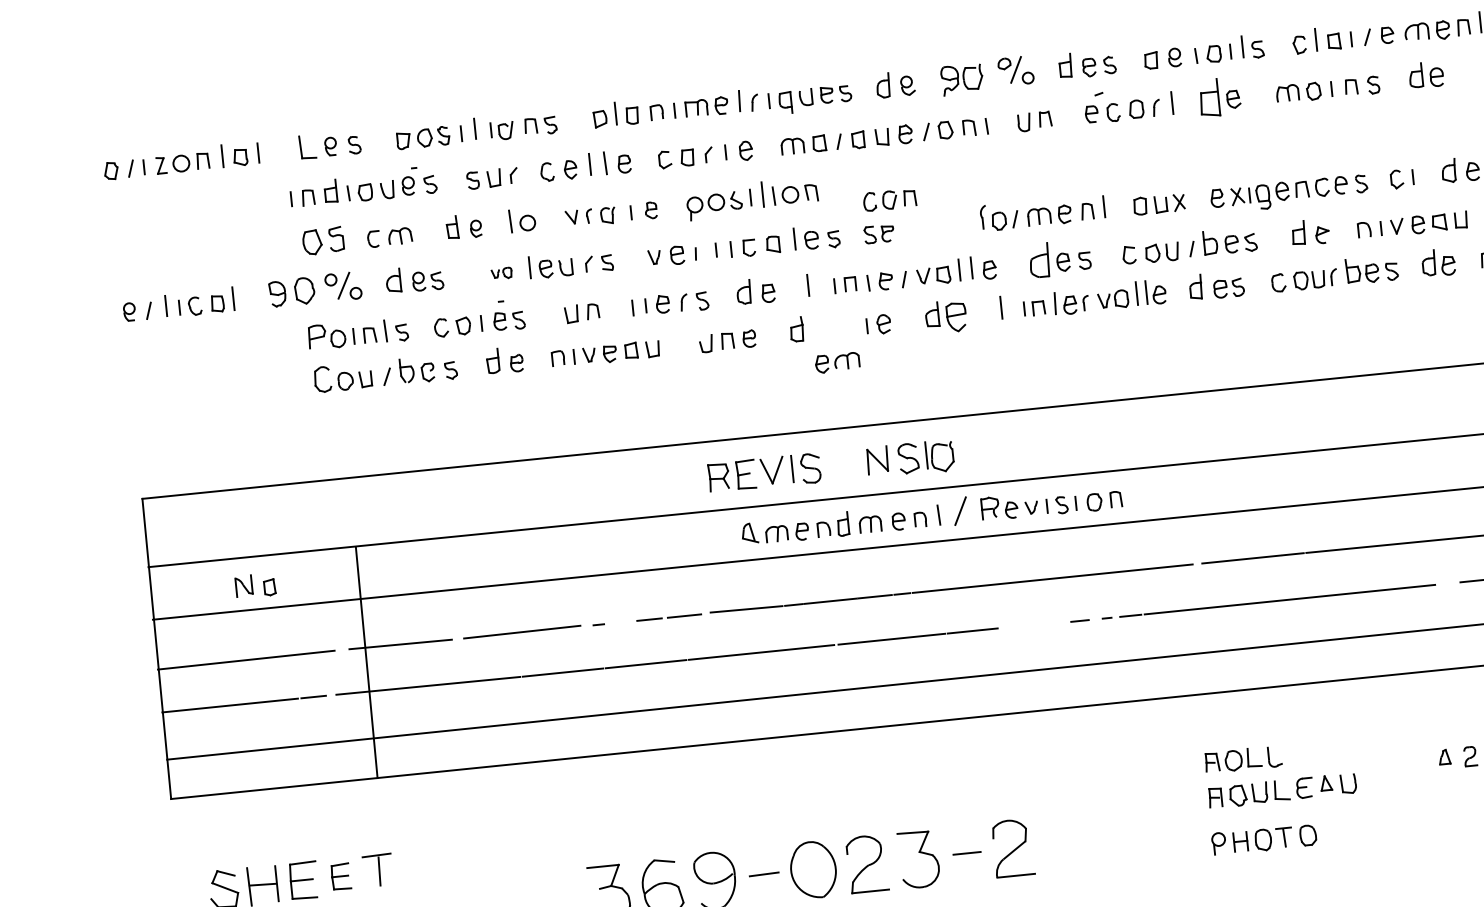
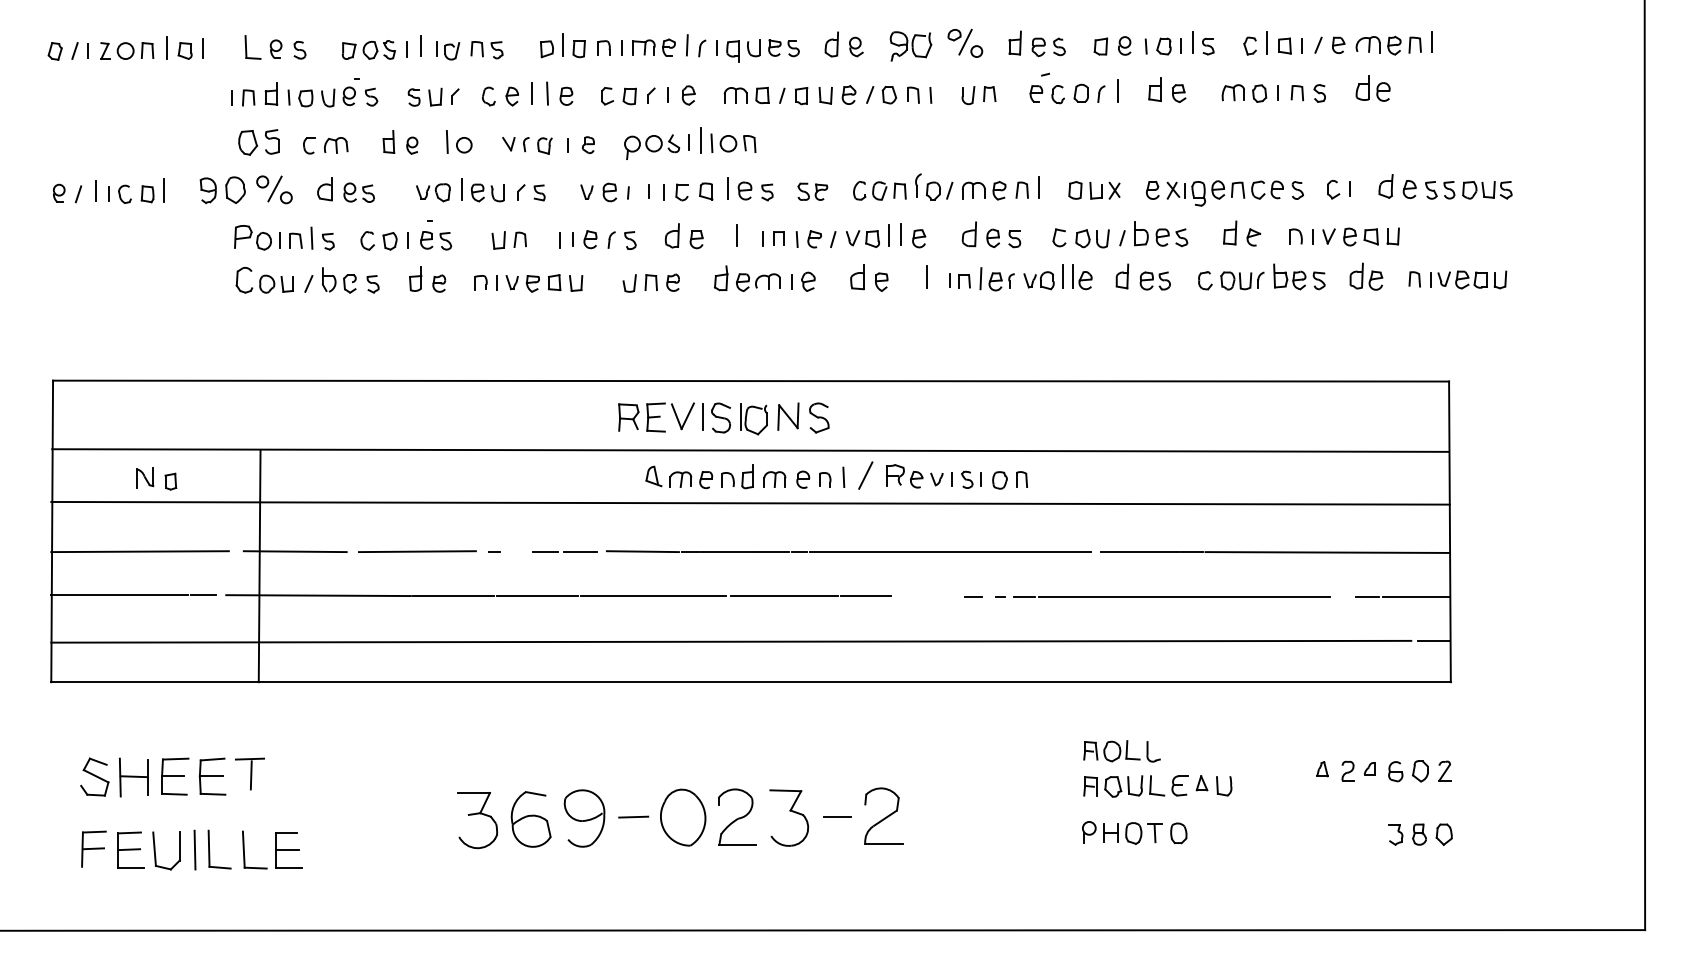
part: (1208, 97) -> (1154, 89), size x0.62
part: (889, 199) -> (879, 190), moved
part: (1038, 260) -> (968, 234), size x0.71
part: (501, 273) -> (433, 192), size x1.67
part: (956, 316) -> (881, 281), size x0.62
part: (837, 362) -> (758, 282), moved
part: (932, 457) -> (746, 419), moved
part: (341, 876) -> (212, 776), size x1.43

